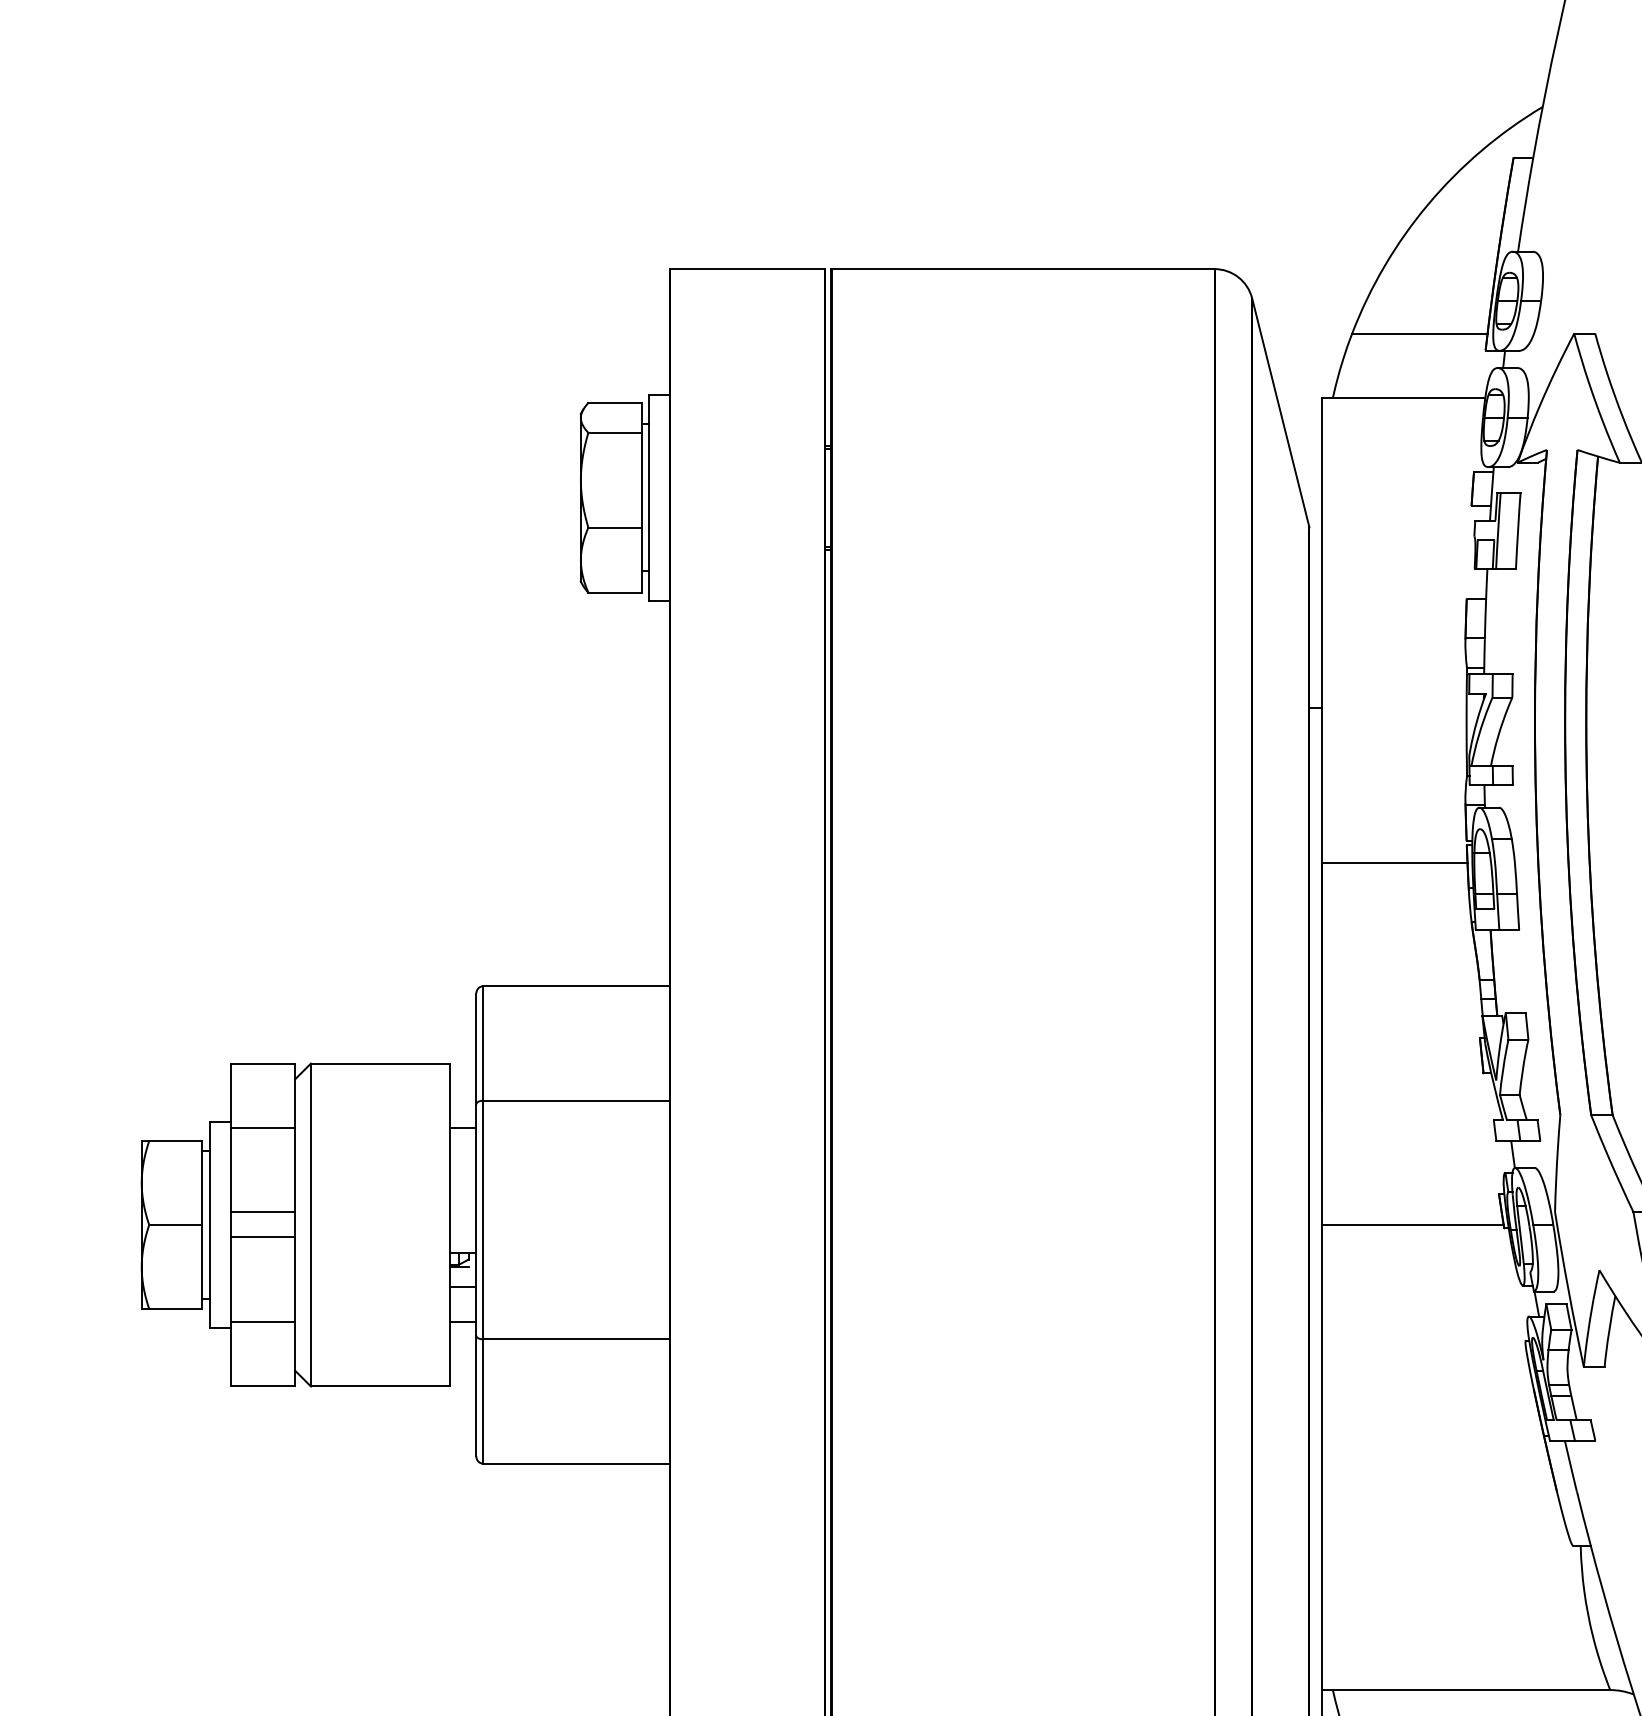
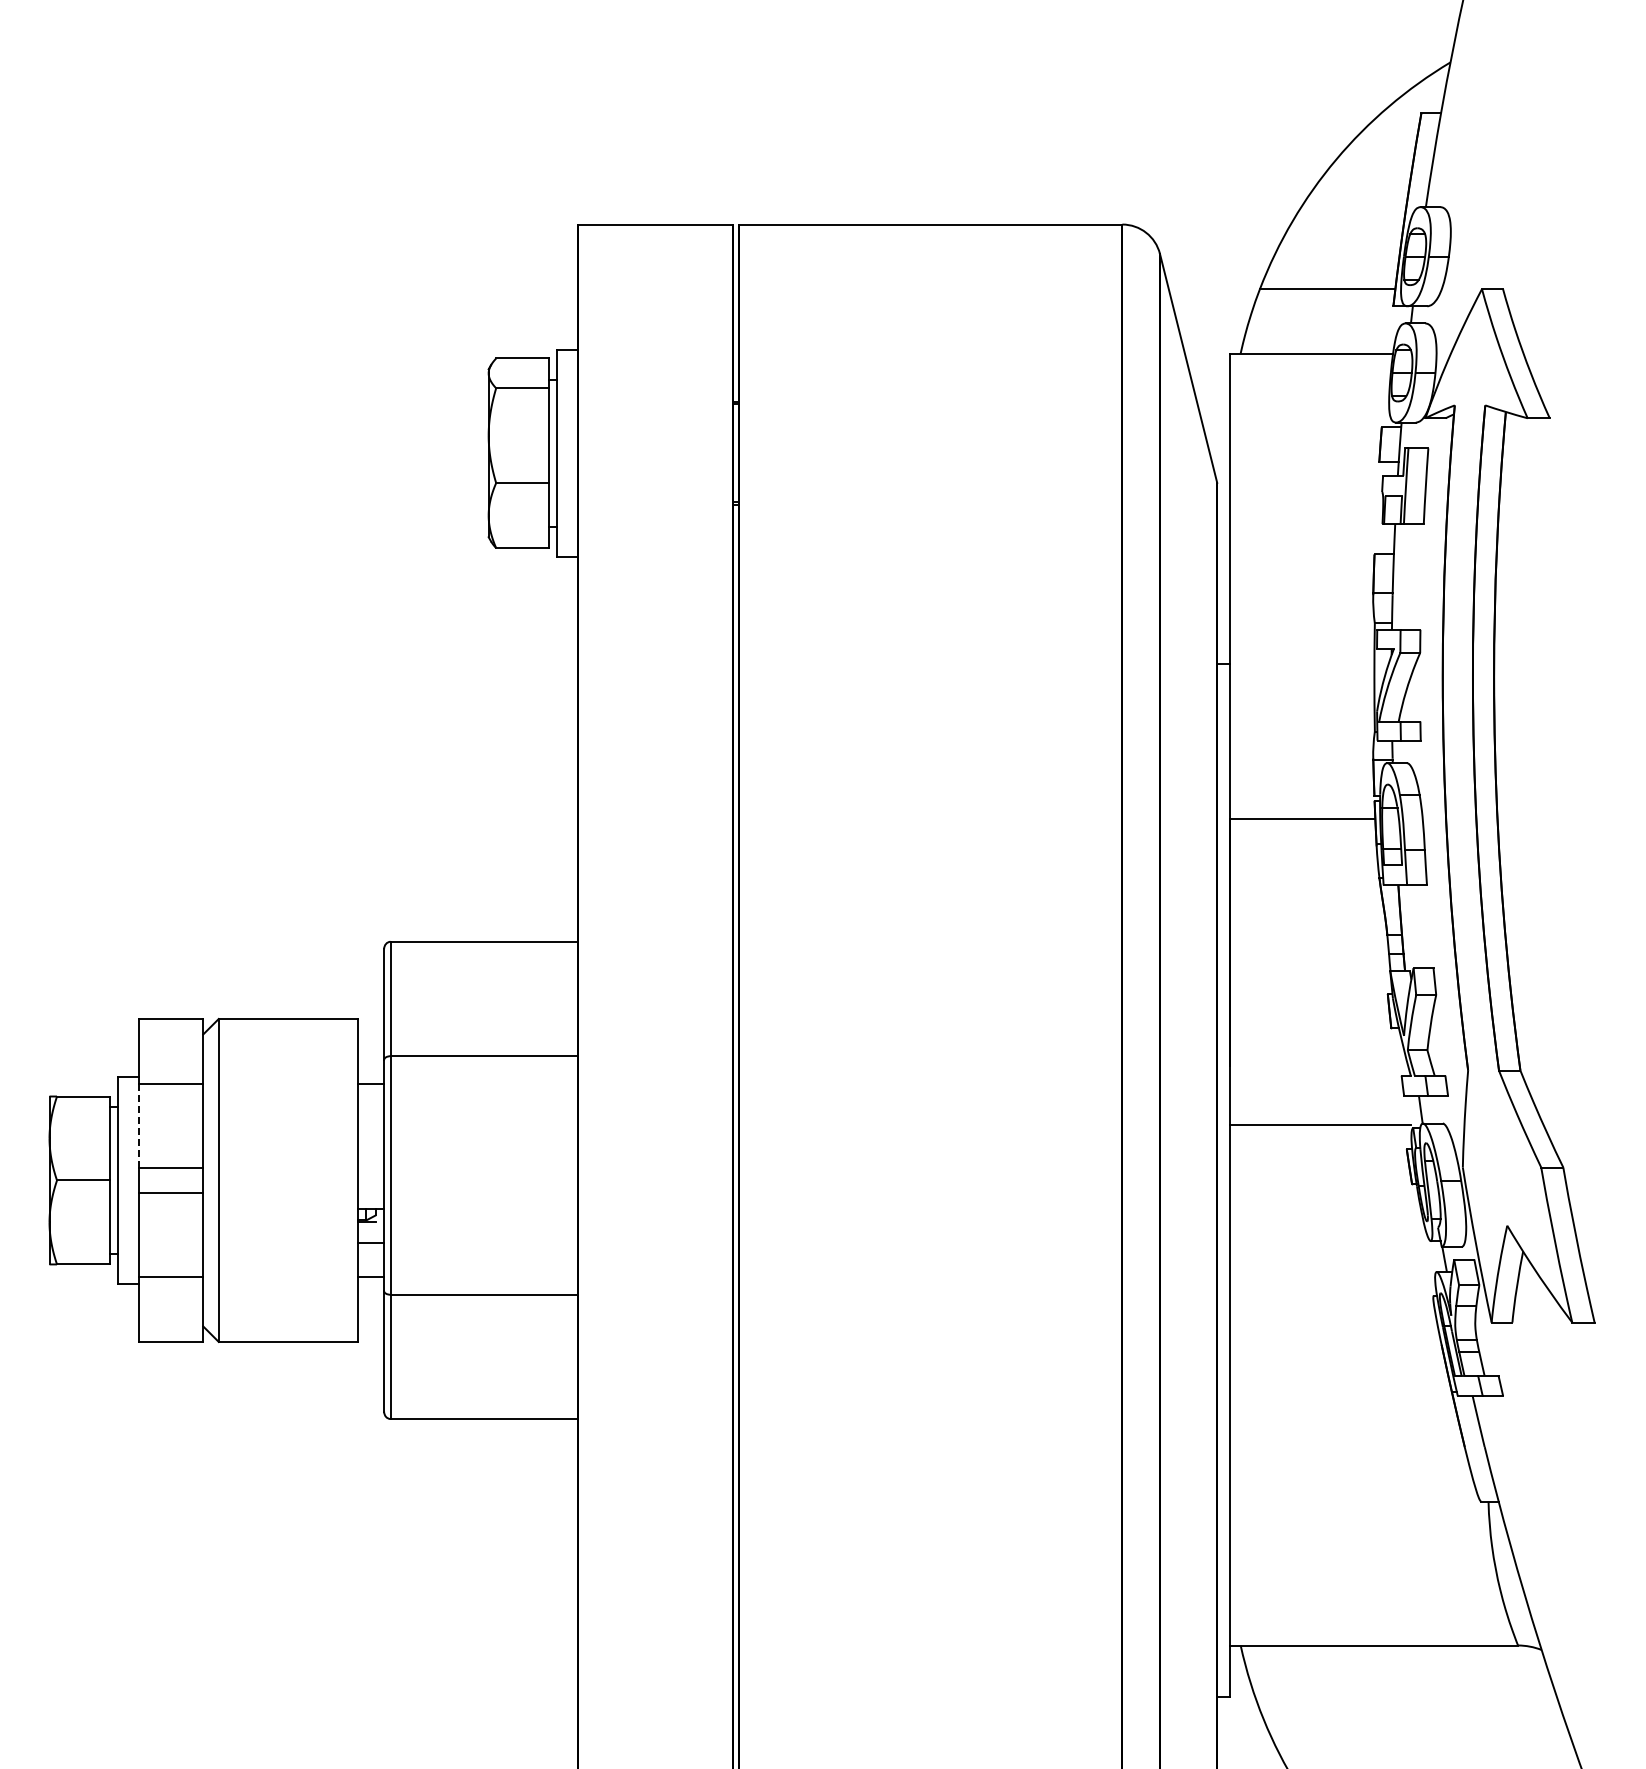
line: (230, 1171) -> (138, 1126), solid -> dashed
line: (1412, 1225) -> (1320, 1125), moved

